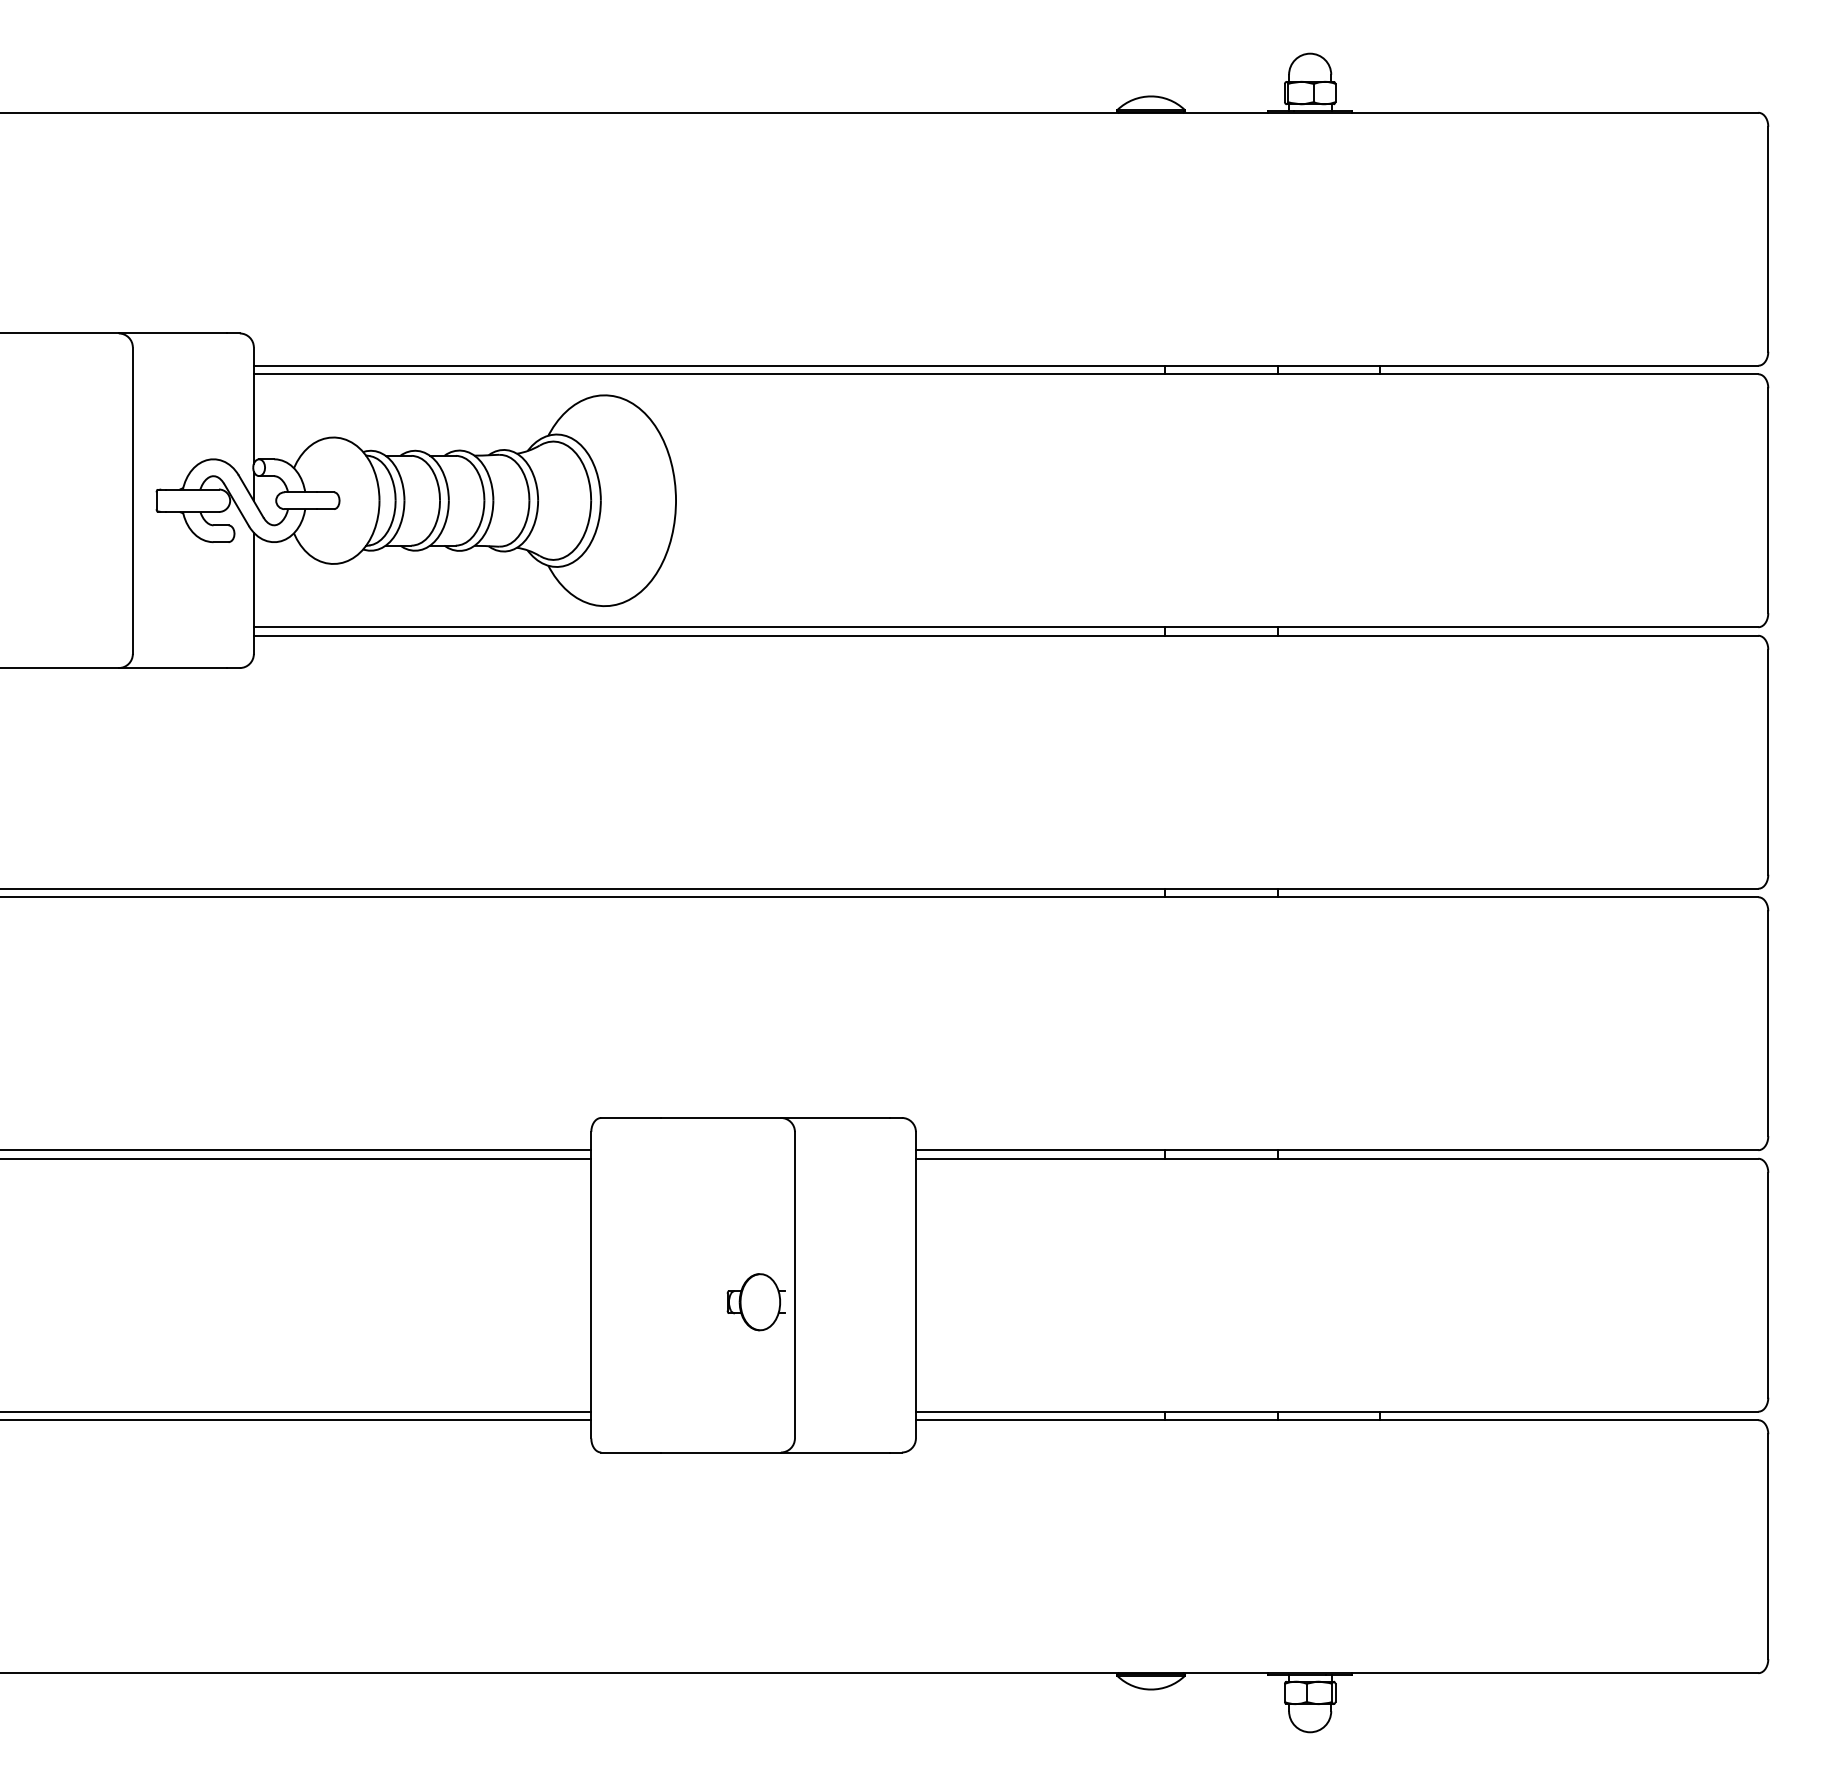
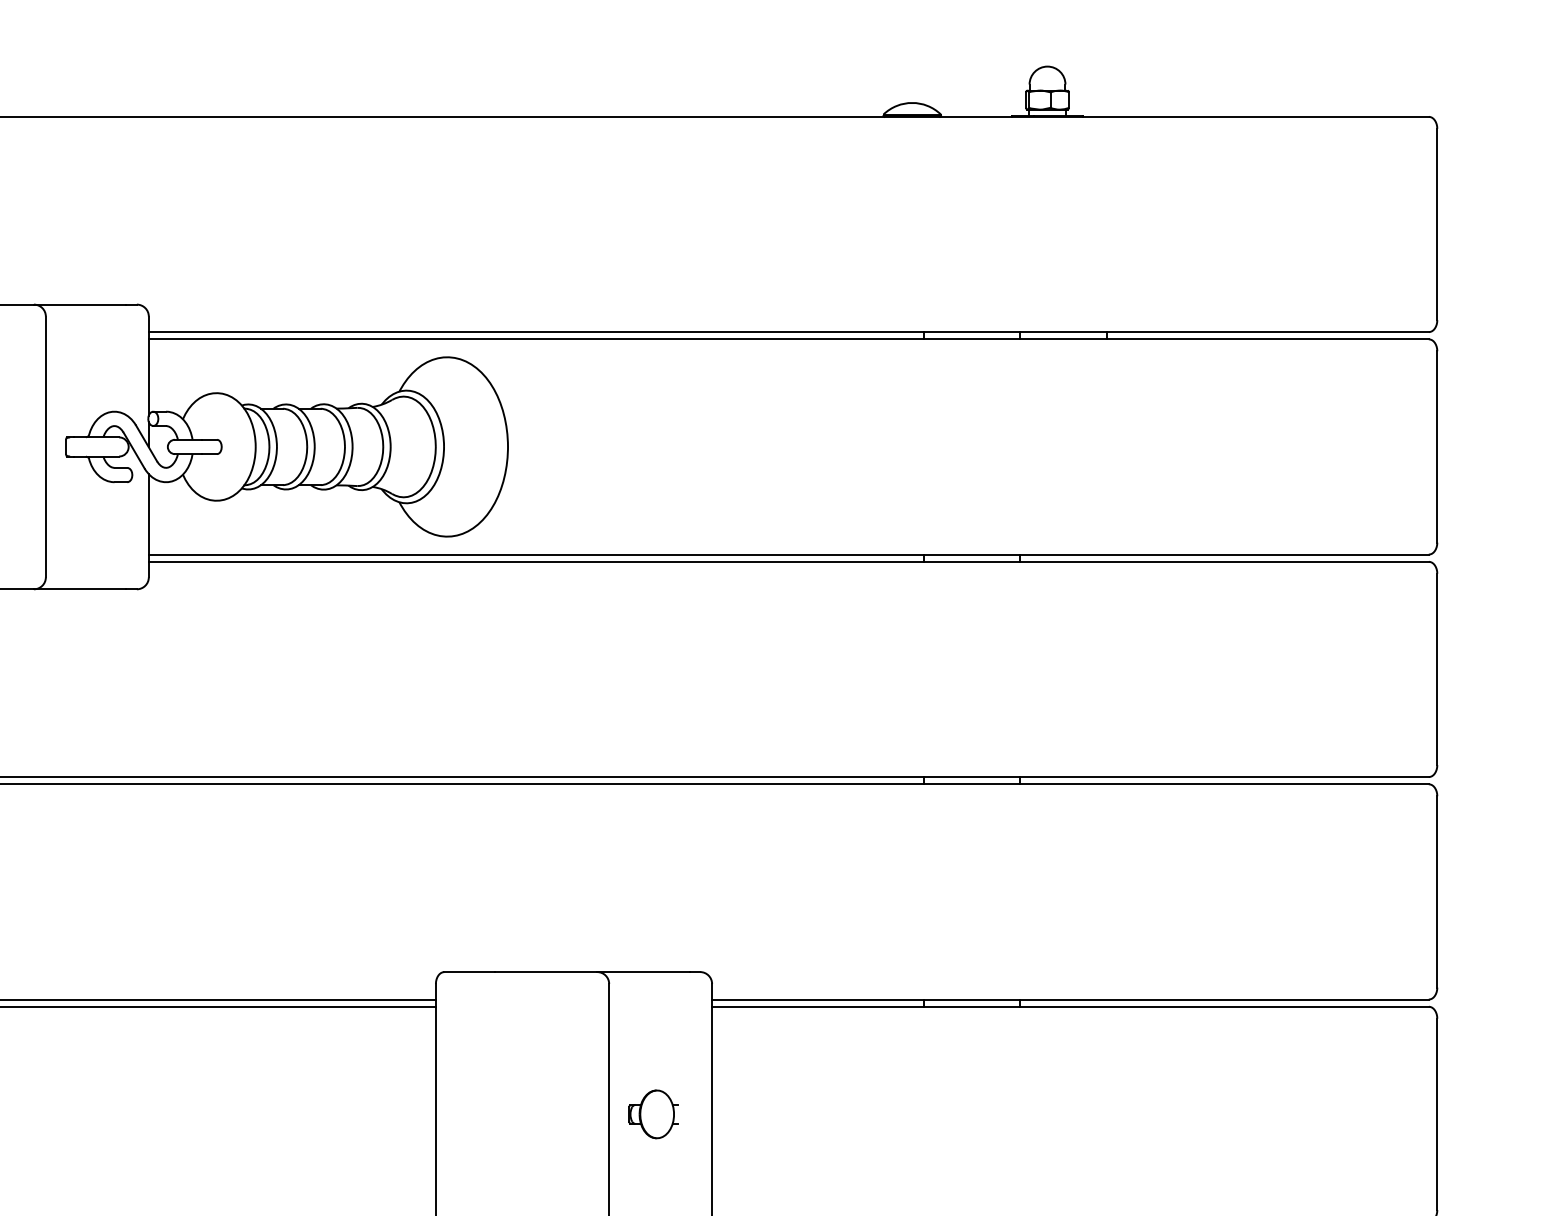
part: (755, 1302) -> (653, 1114), moved

